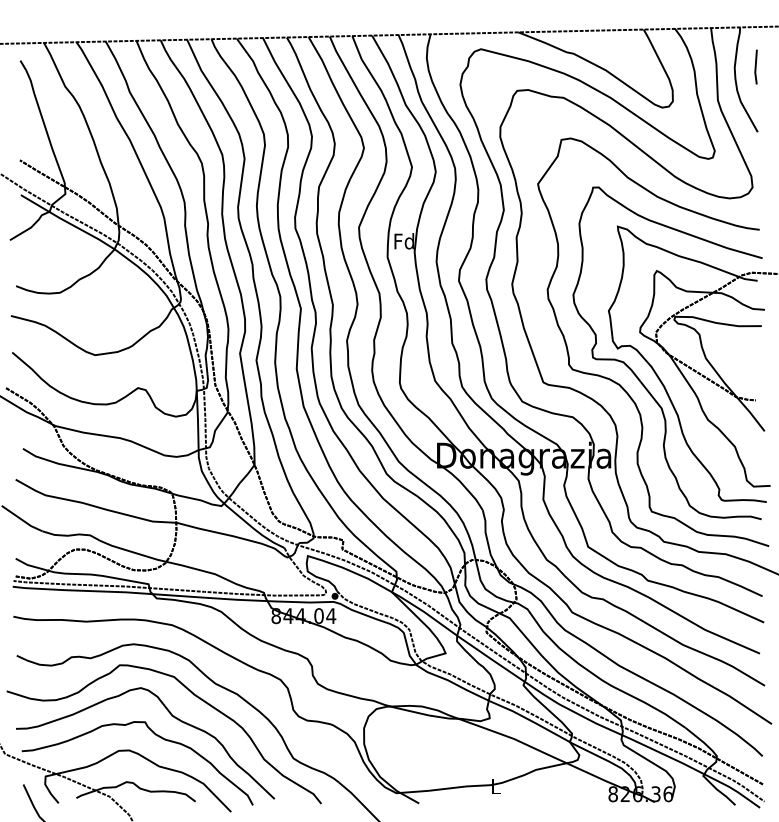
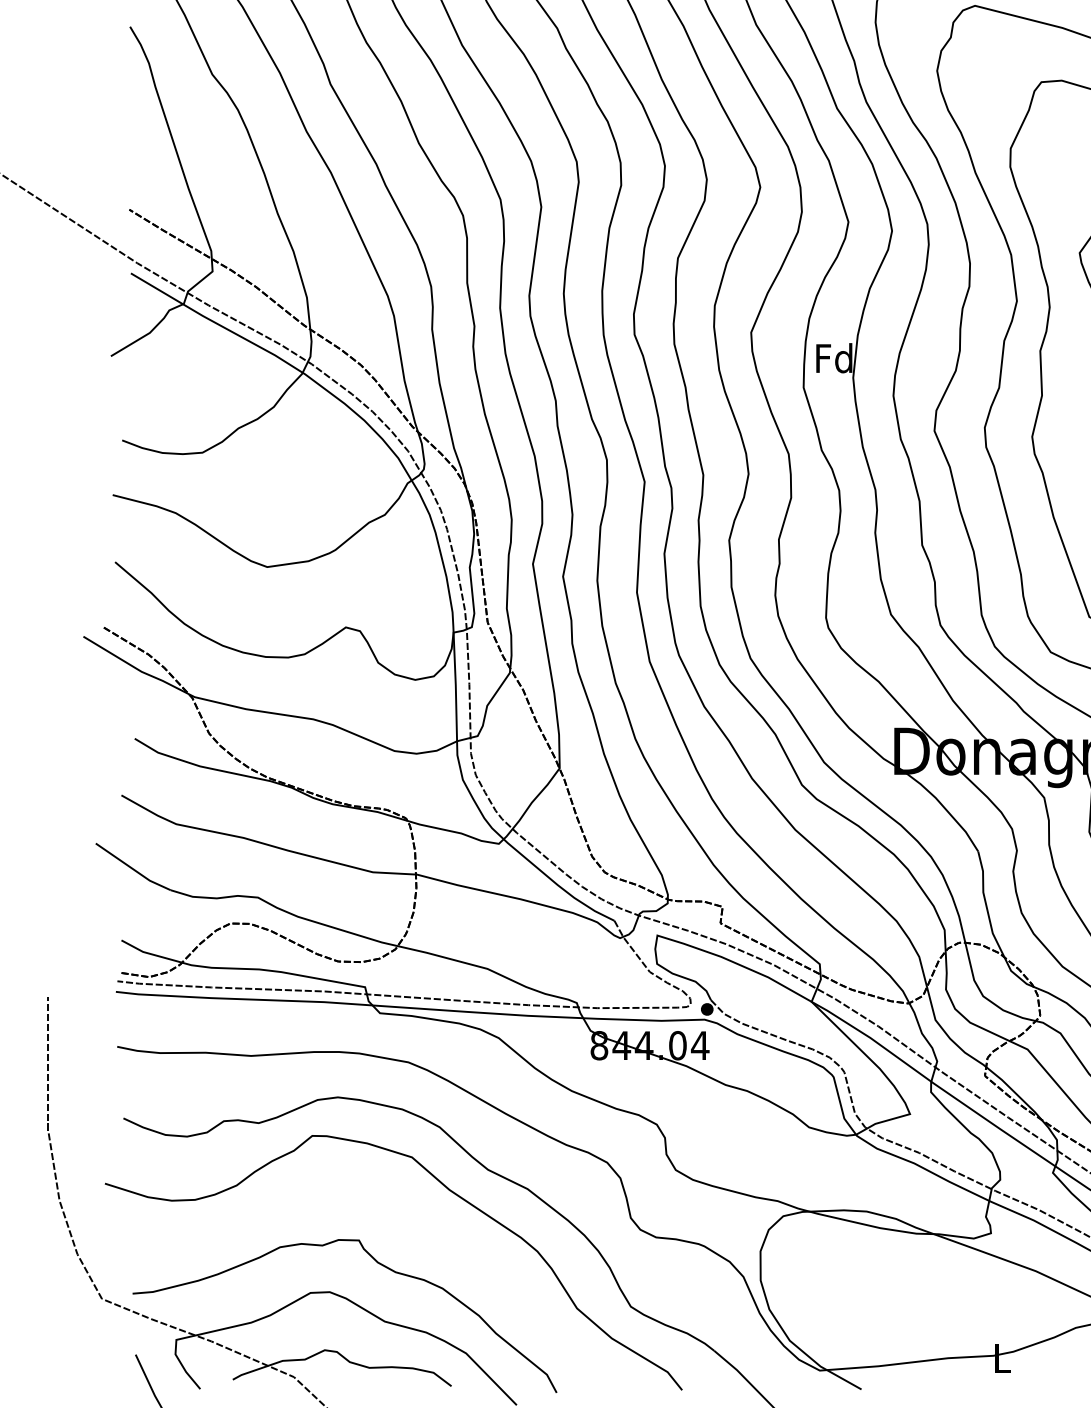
curve: (171, 716) -> (407, 1229), removed

